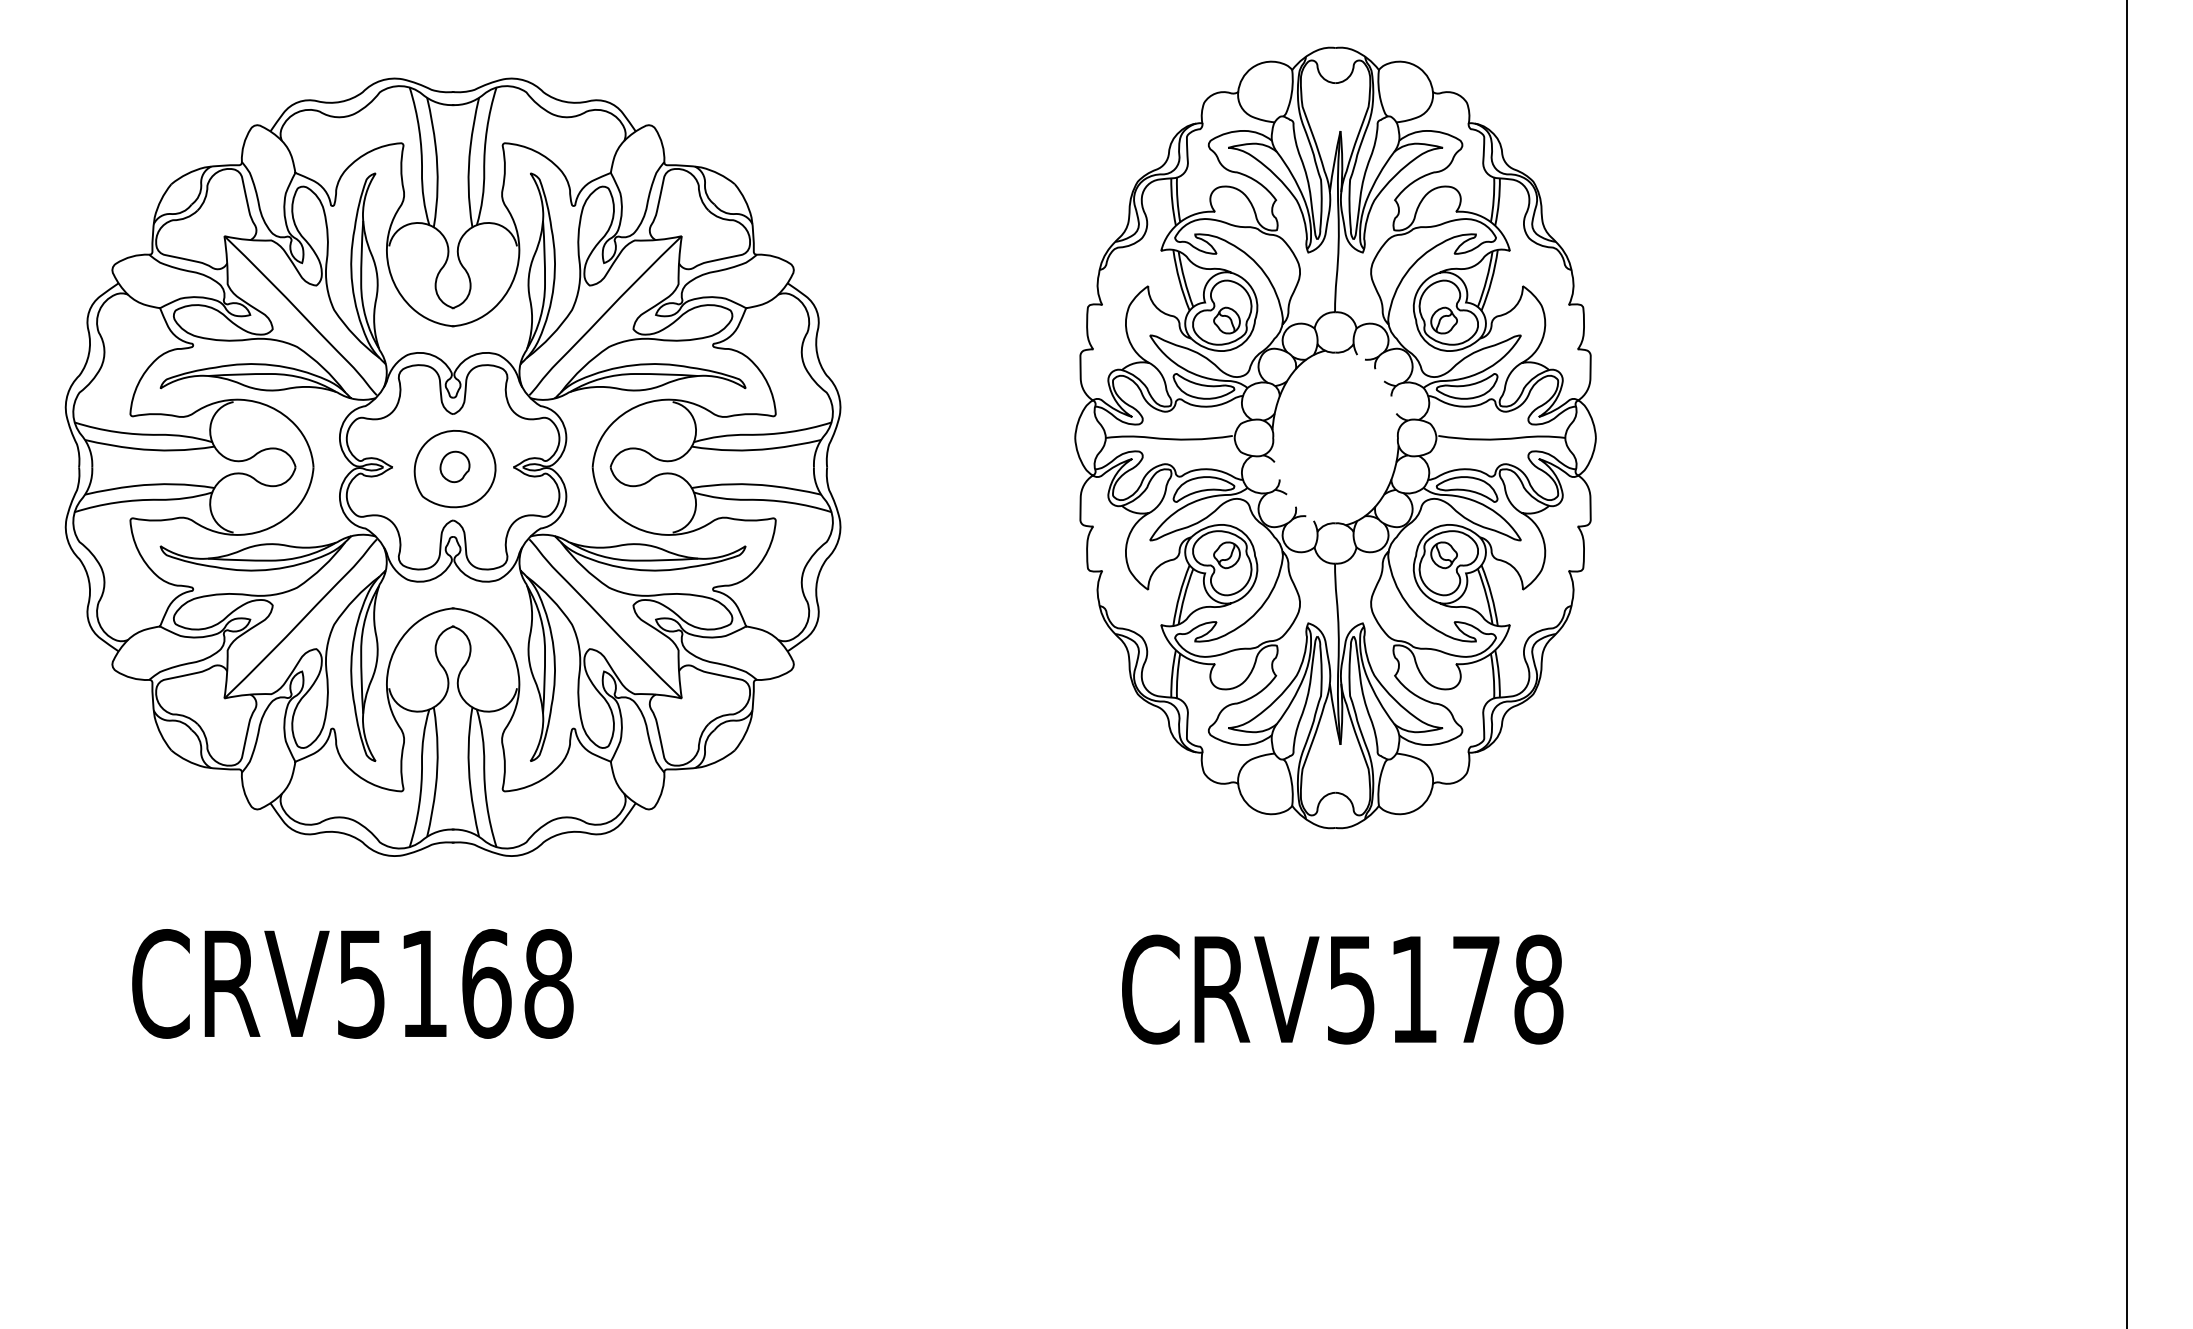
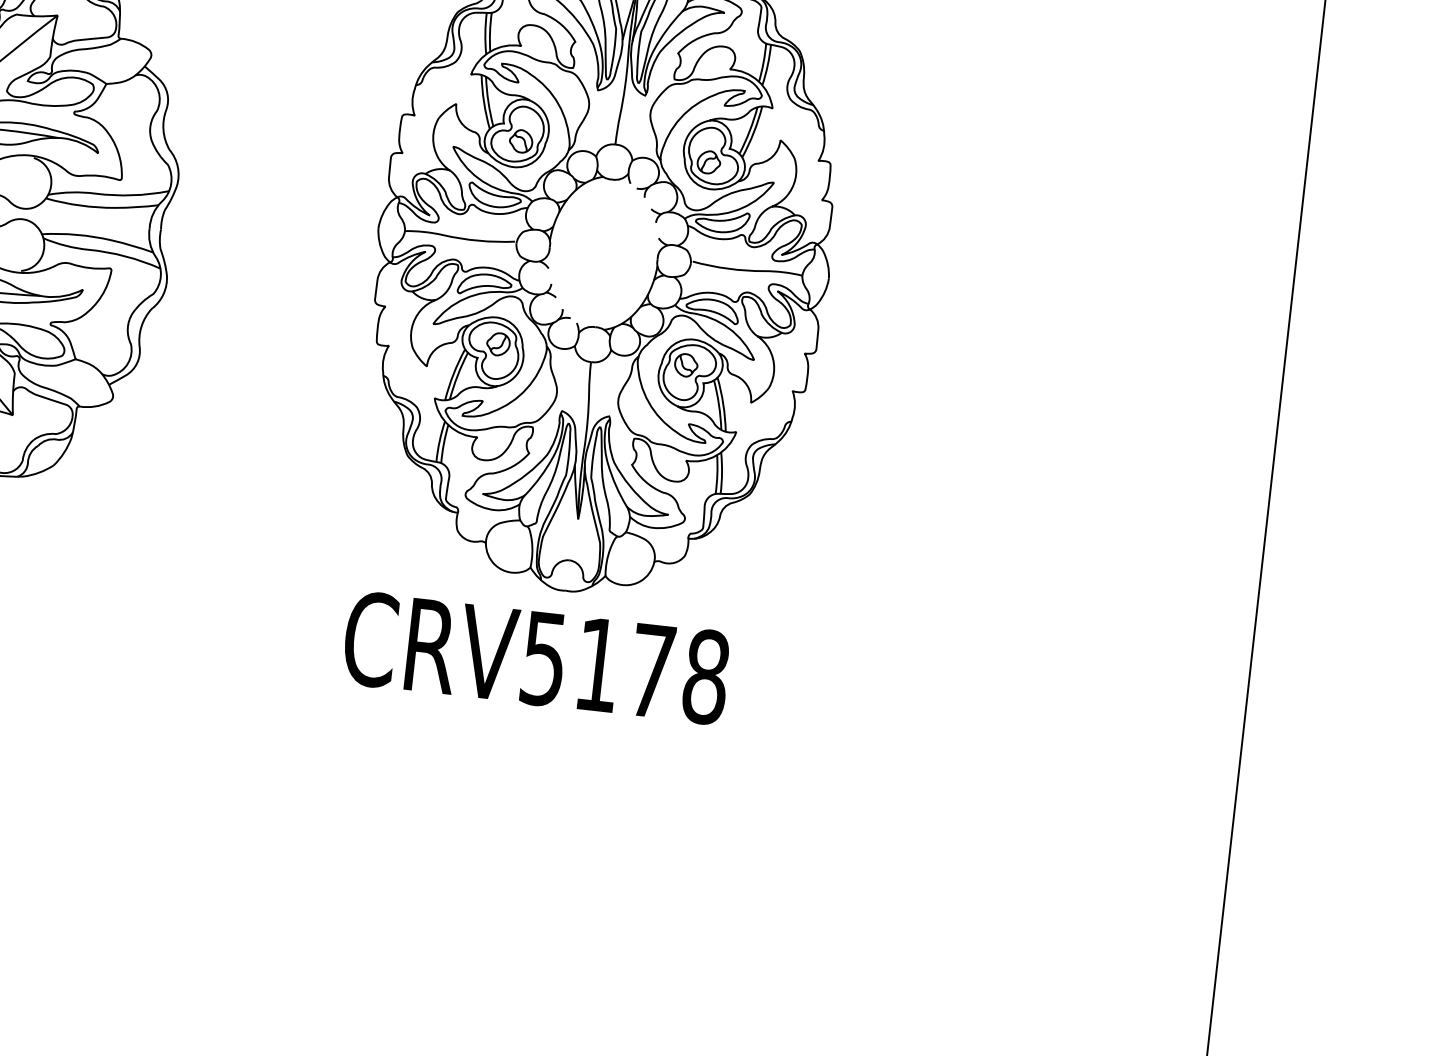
text: (1342, 989) -> (536, 657), moved

